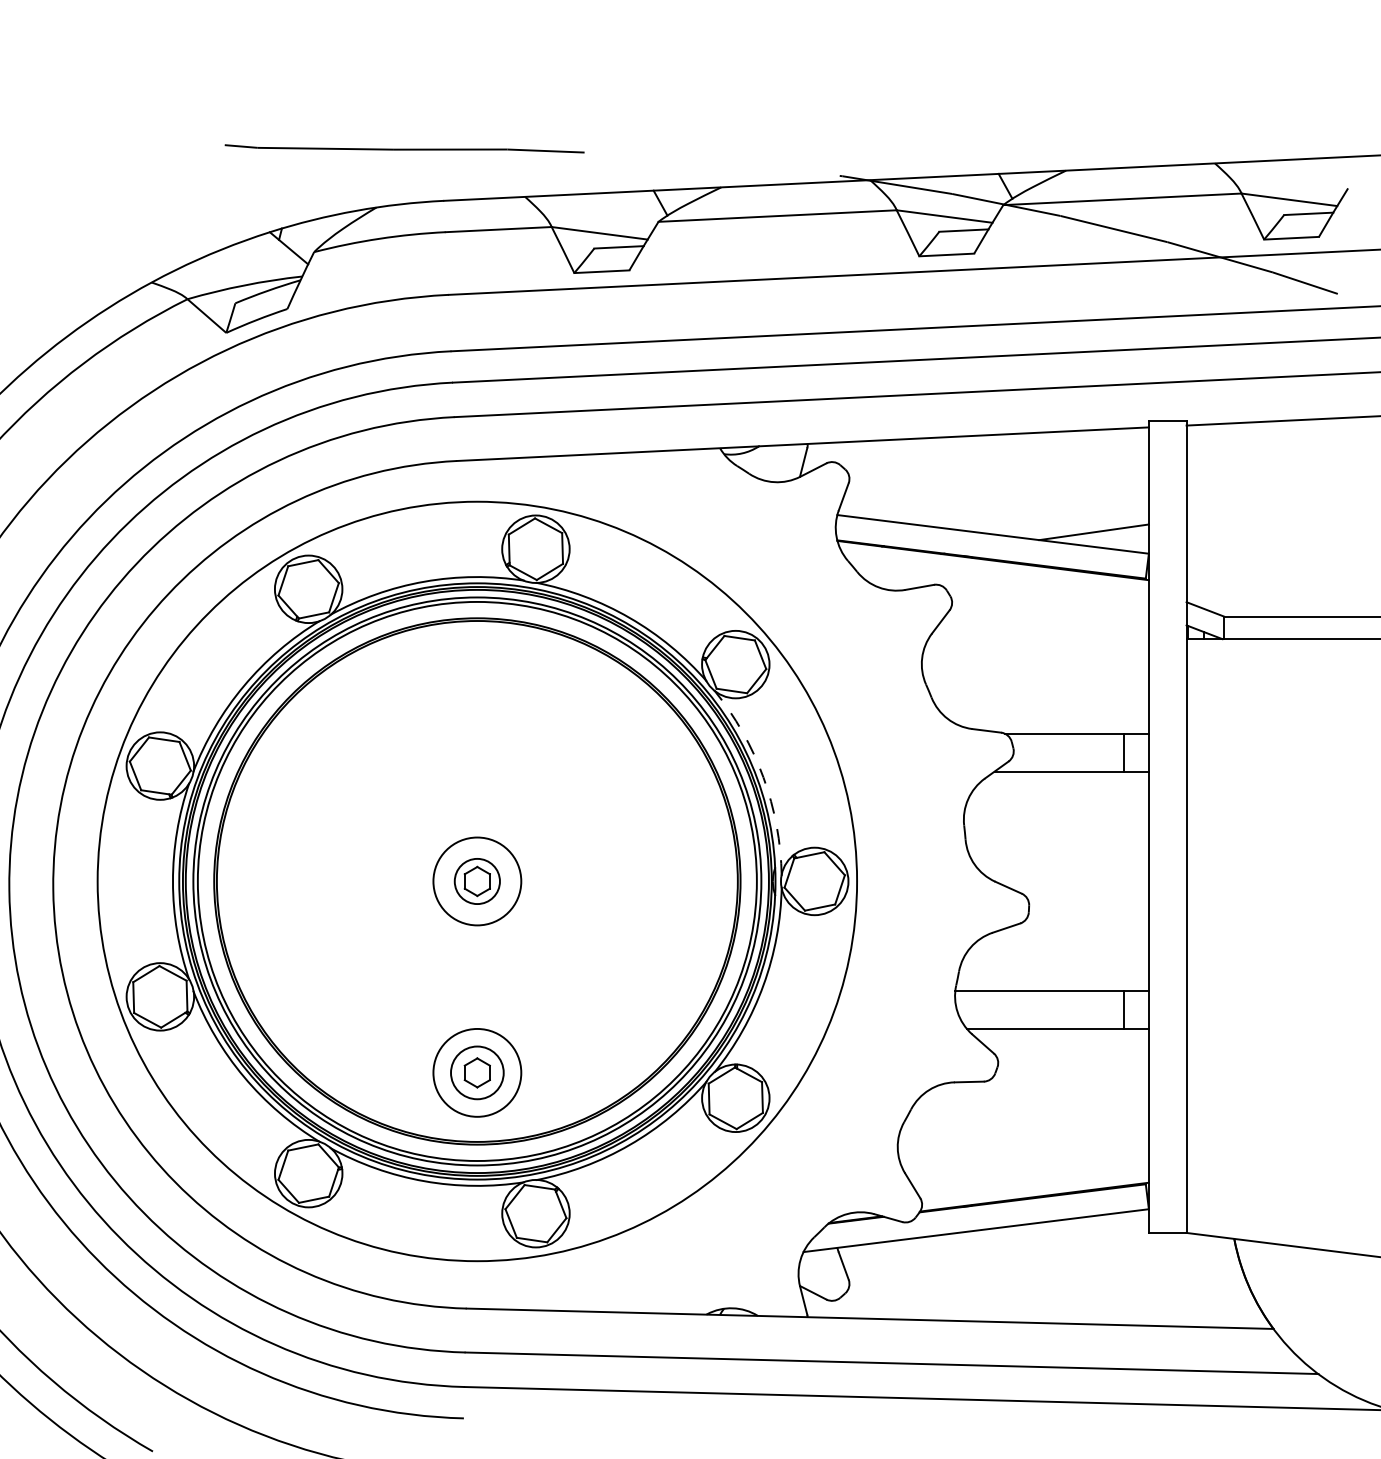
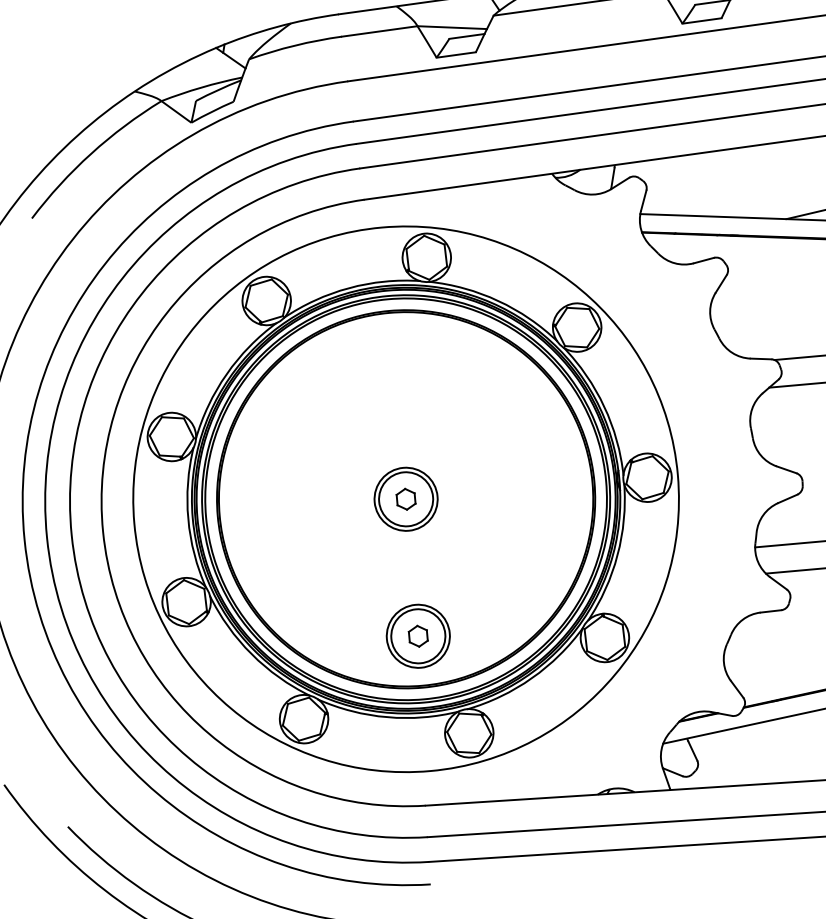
arc: (763, 777) -> (604, 406), dashed -> solid
circle: (477, 881) -> (406, 499), size x1.67
circle: (477, 1072) -> (418, 636), size x1.43

